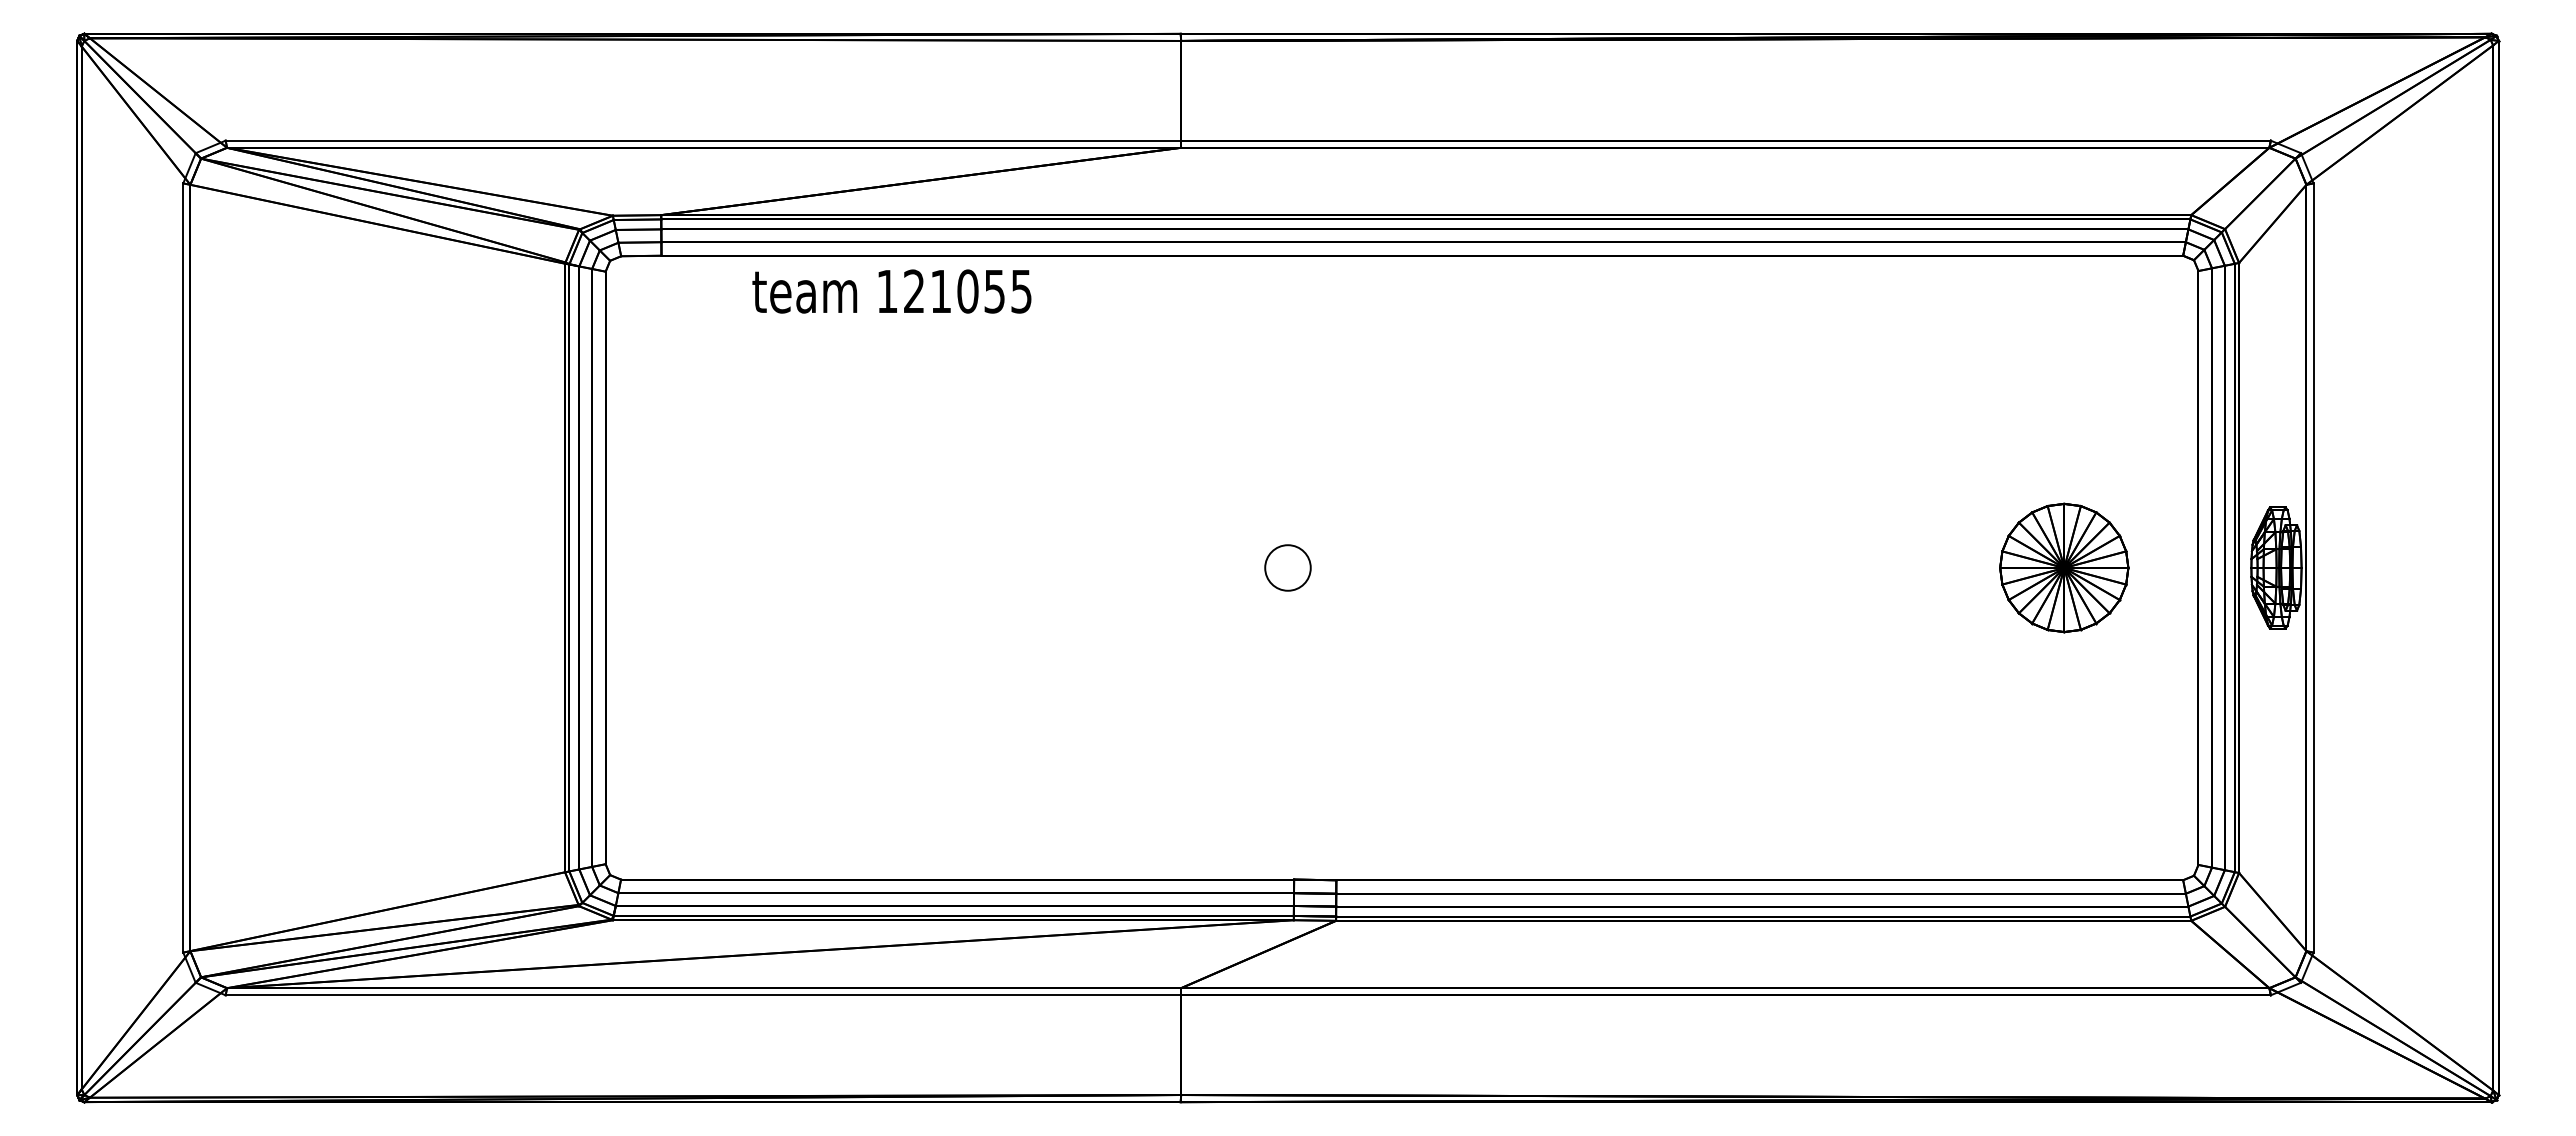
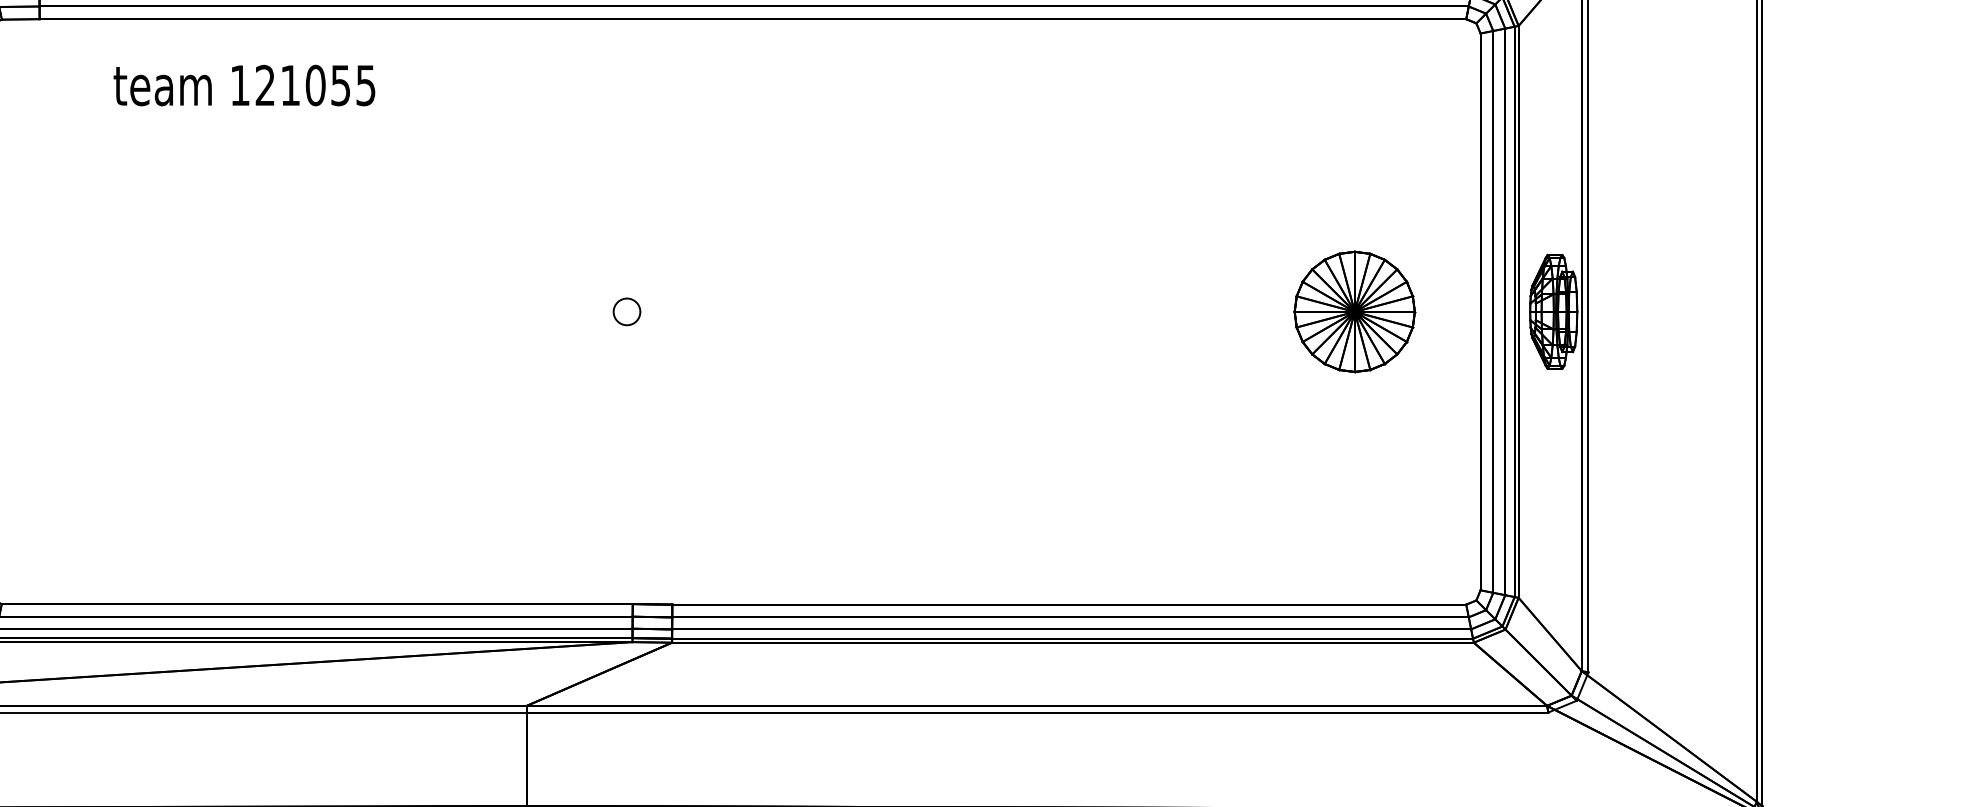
text: (891, 291) -> (244, 85), moved
circle: (1287, 567) -> (626, 311), size x0.62

